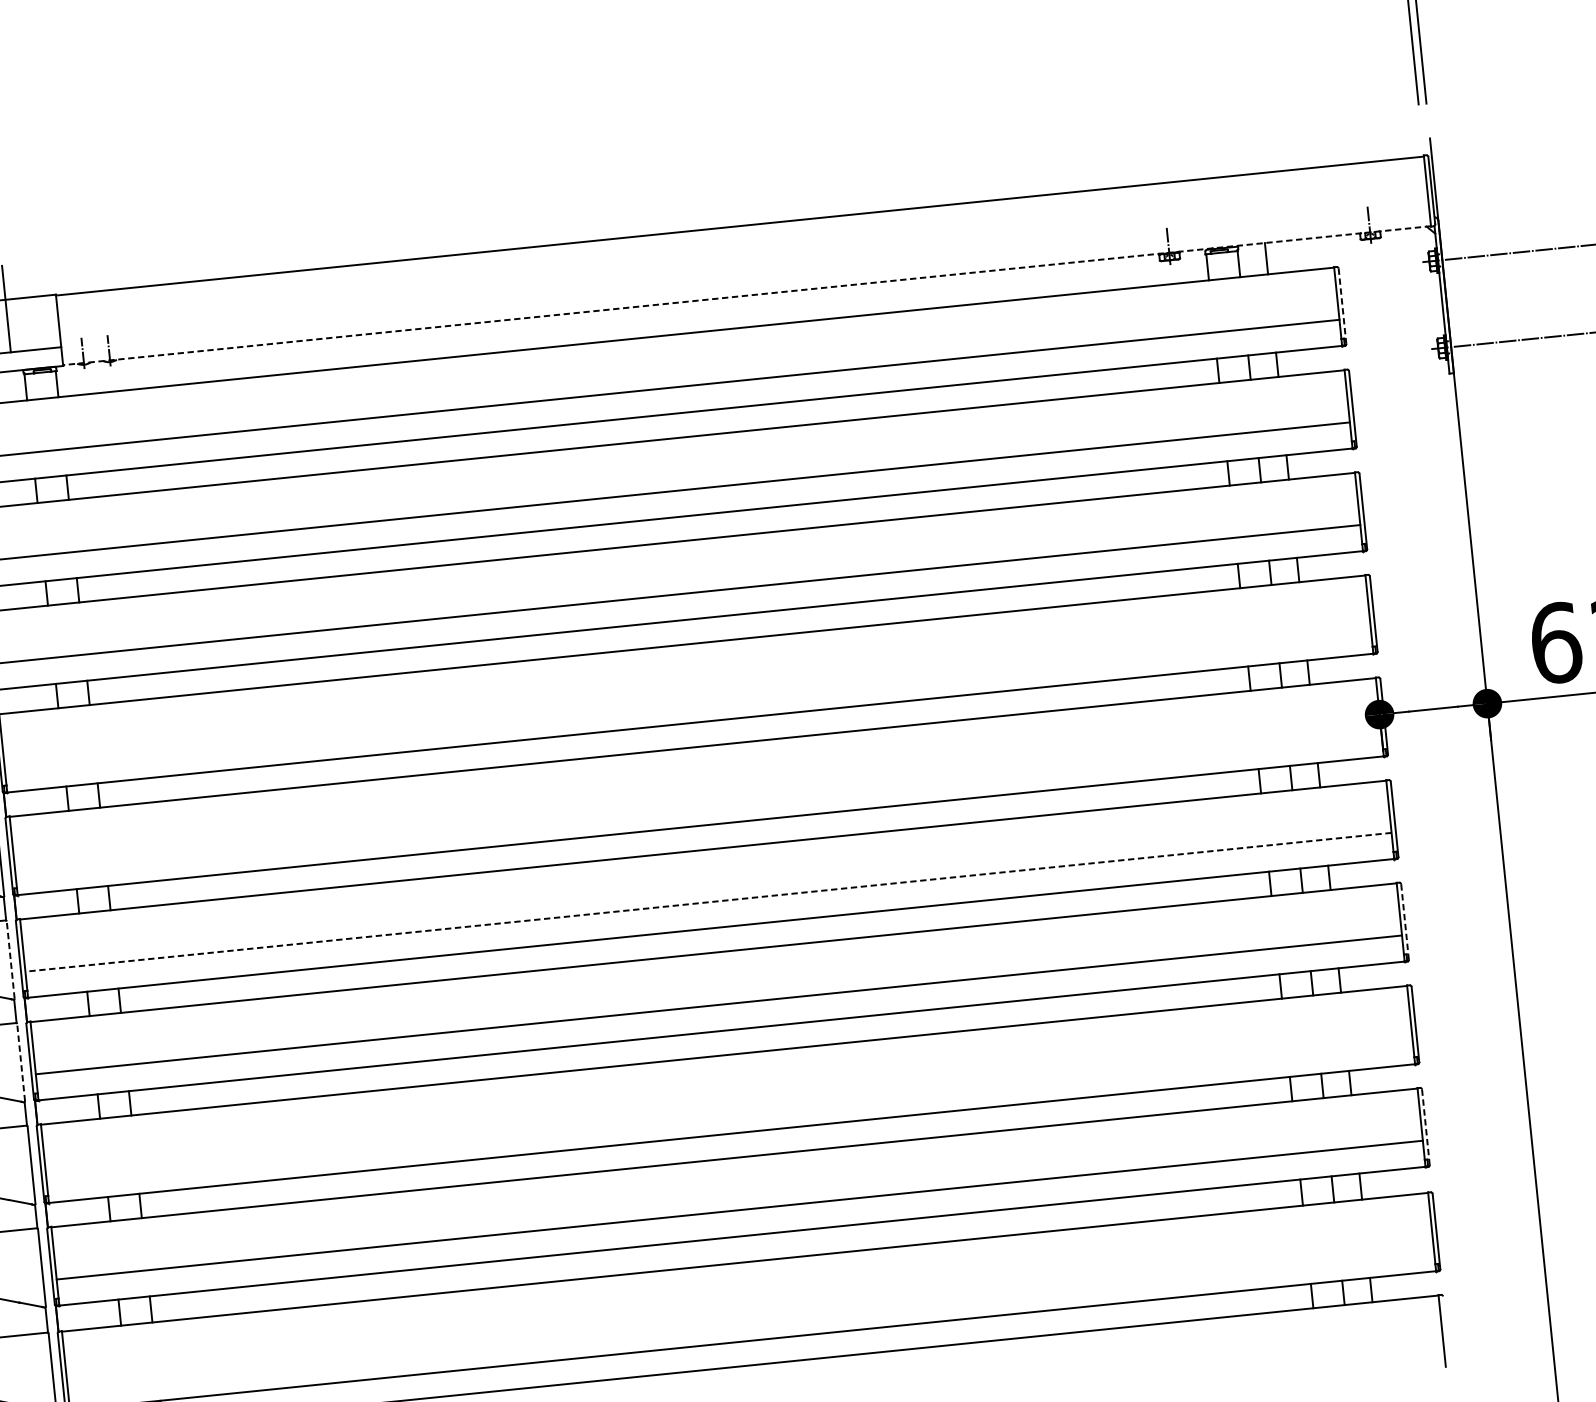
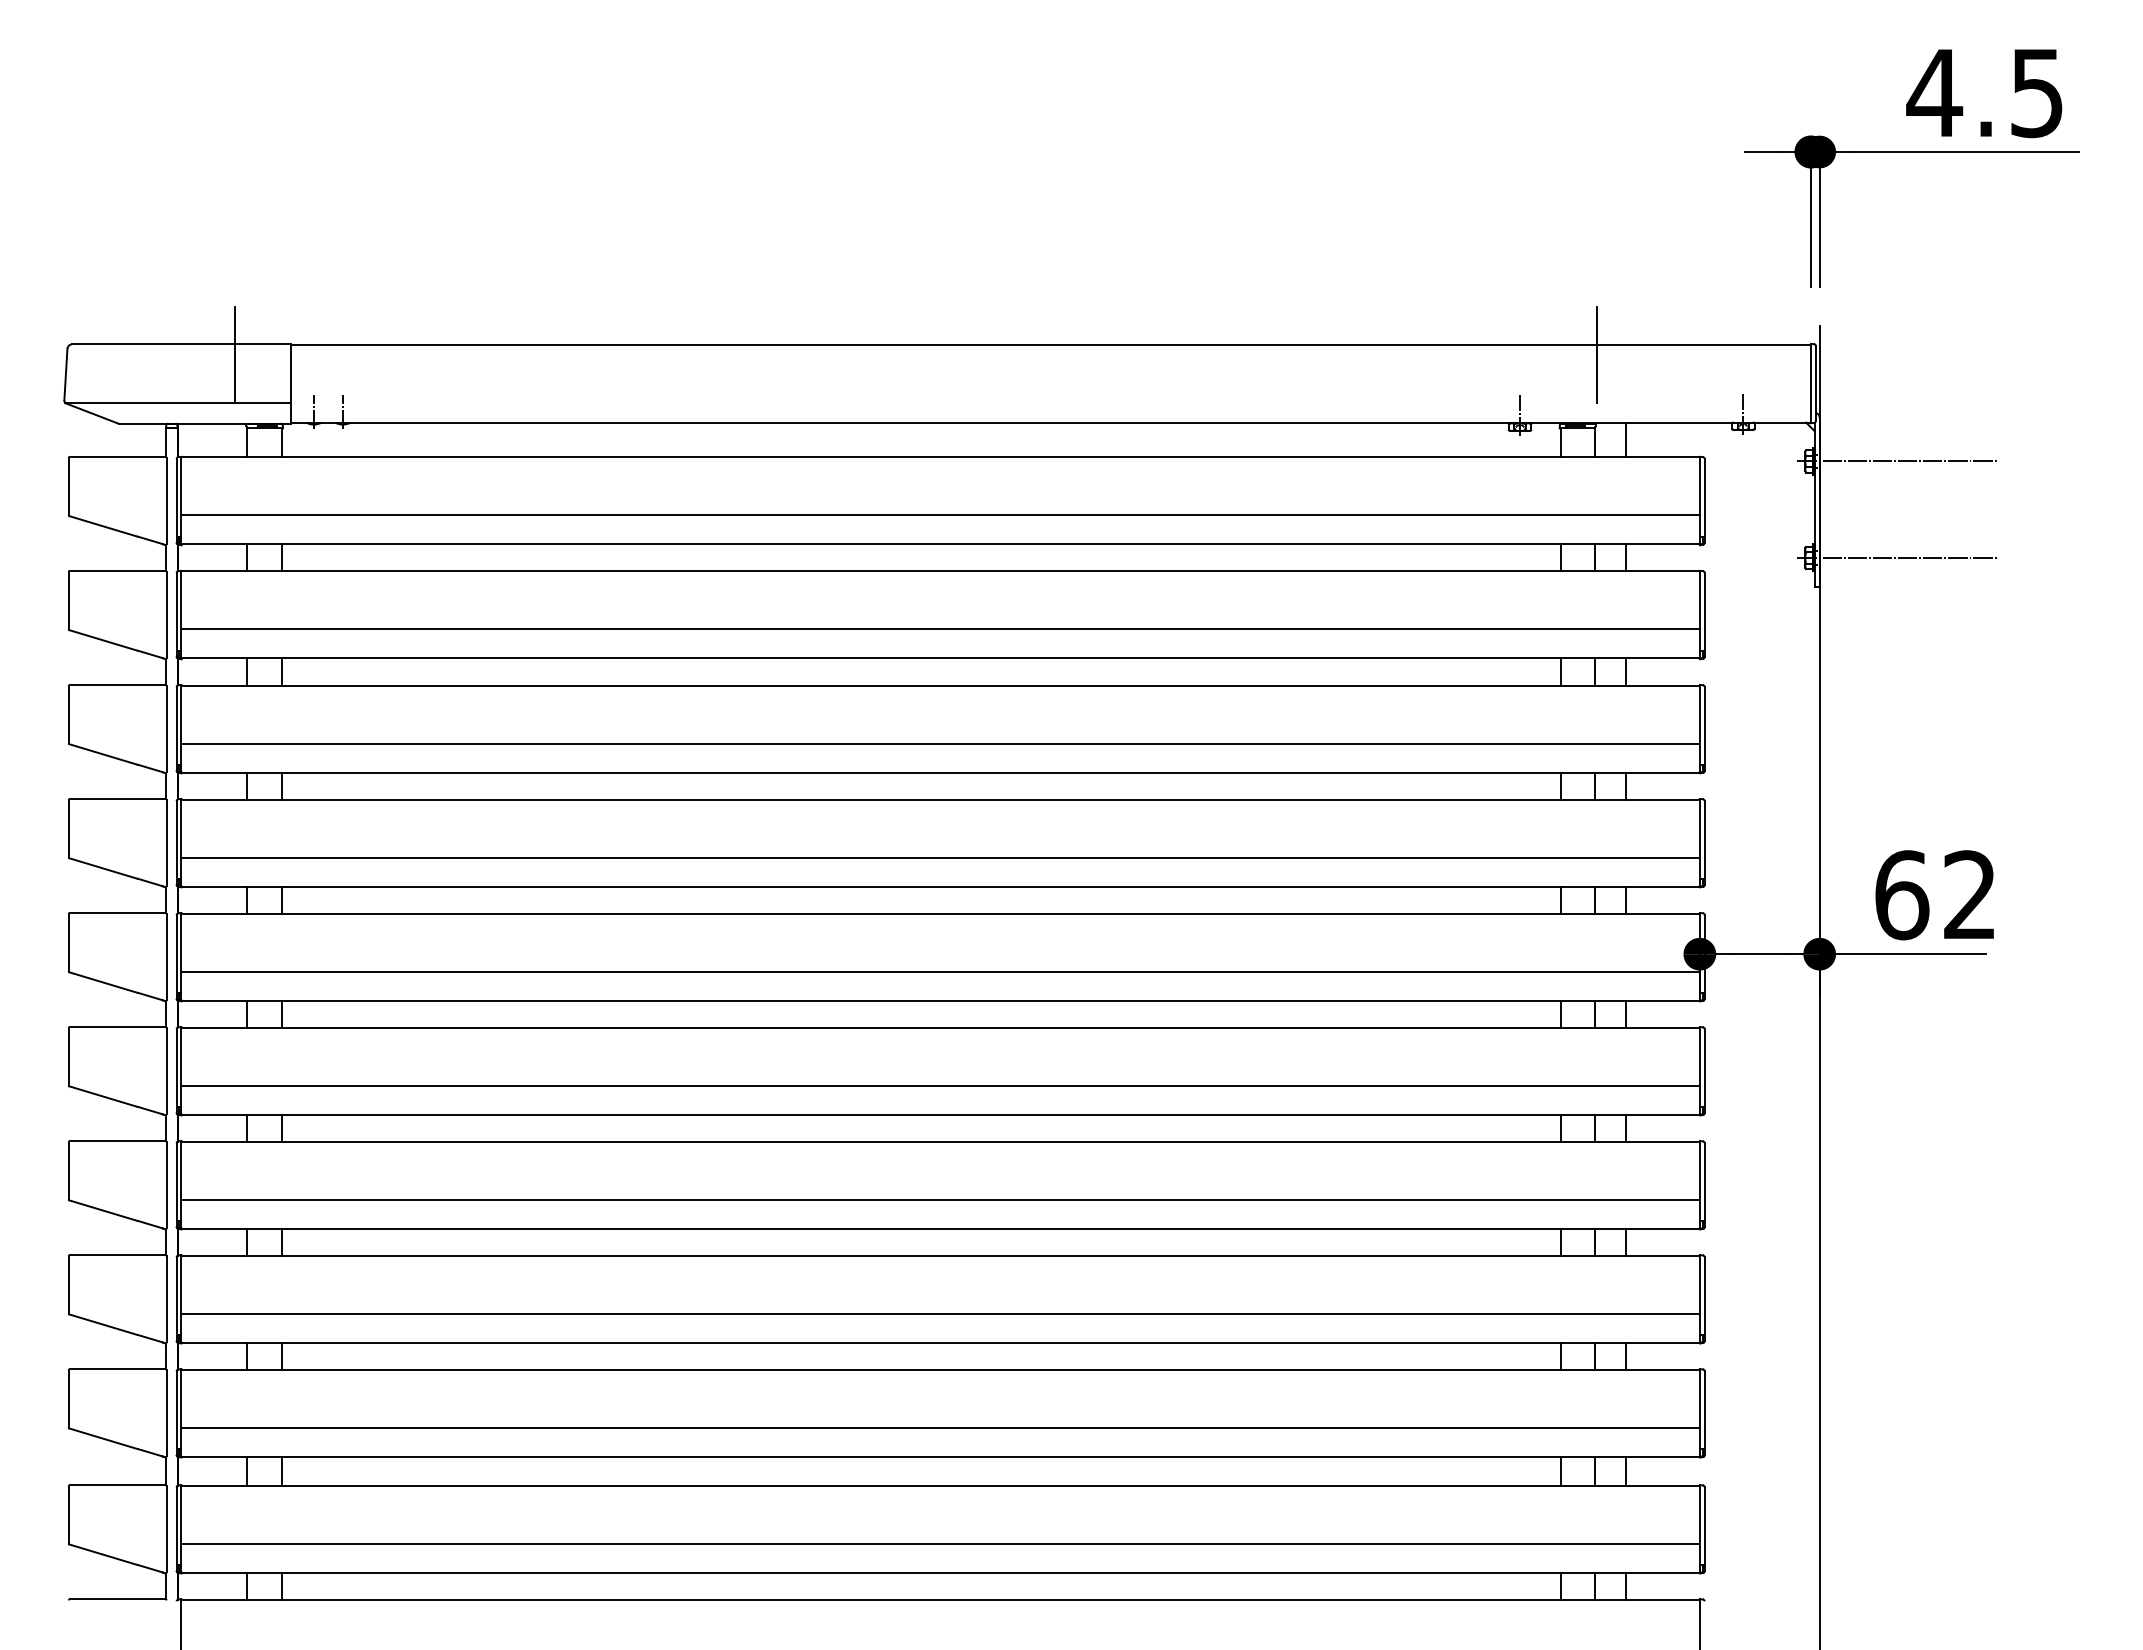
line: (1232, 184) -> (1597, 354), added
line: (746, 295) -> (1050, 422), dashed -> solid
line: (1342, 305) -> (1704, 500), dashed -> solid
line: (687, 697) -> (940, 857), added
line: (697, 799) -> (940, 971), added
line: (708, 902) -> (940, 1085), dashed -> solid
line: (1404, 922) -> (1704, 1185), dashed -> solid
line: (10, 960) -> (166, 1071), dashed -> solid
line: (21, 1062) -> (166, 1185), dashed -> solid
line: (729, 1107) -> (940, 1313), added
line: (1425, 1127) -> (1704, 1413), dashed -> solid
line: (750, 1314) -> (940, 1543), added

